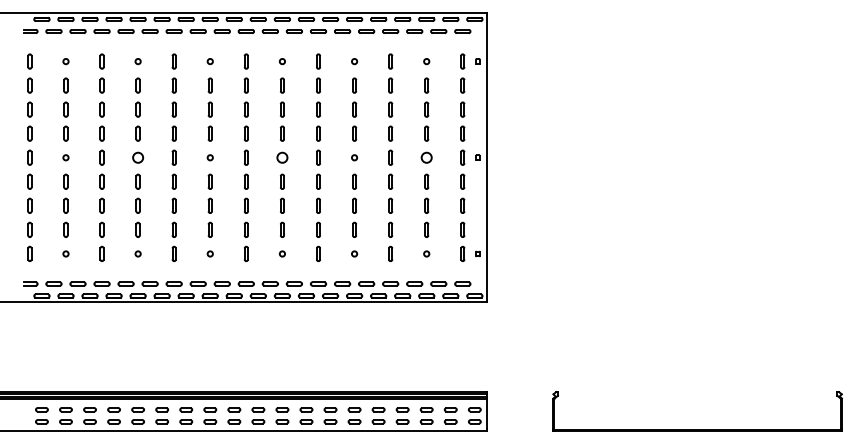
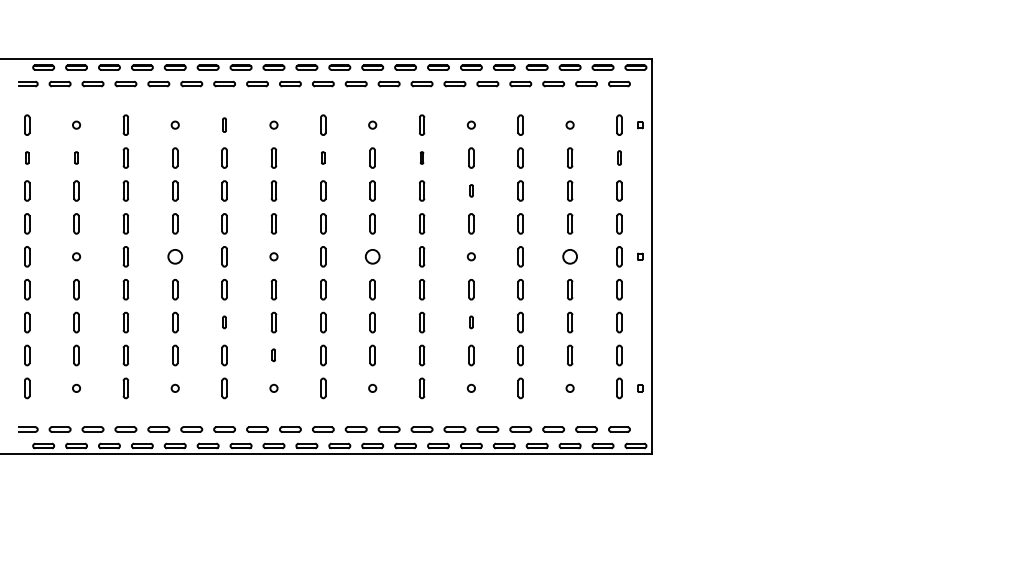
part: (173, 61) -> (223, 125), size x0.7
part: (29, 85) -> (26, 157), size x0.6
part: (65, 85) -> (75, 157), size x0.6
part: (245, 85) -> (322, 157), size x0.6
part: (318, 85) -> (422, 157), size x0.6
part: (462, 85) -> (619, 157), size x0.7
part: (354, 109) -> (471, 190), size x0.6
part: (173, 205) -> (223, 322), size x0.6
part: (354, 205) -> (471, 322), size x0.6
part: (209, 229) -> (272, 354), size x0.6

